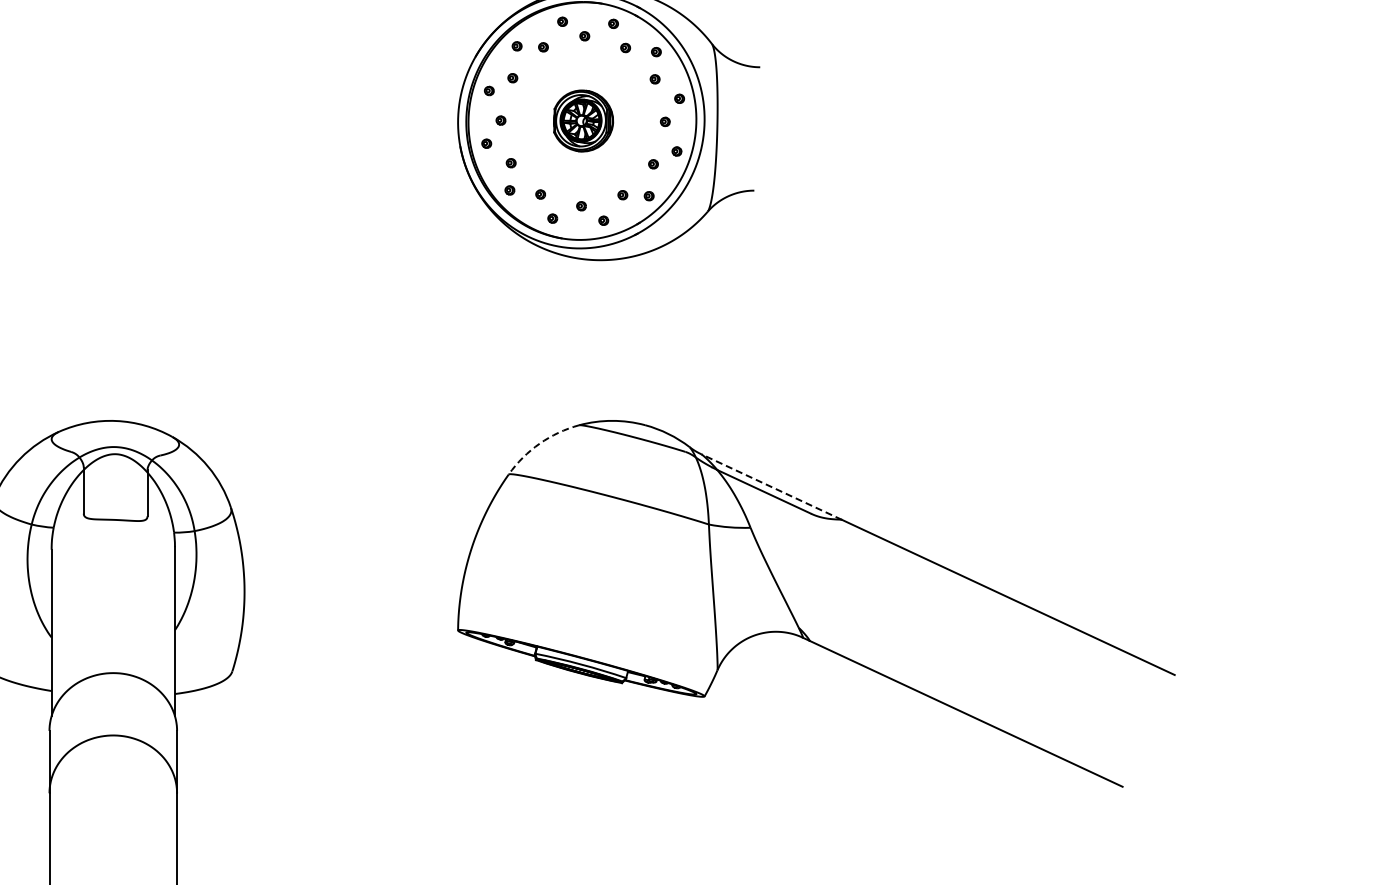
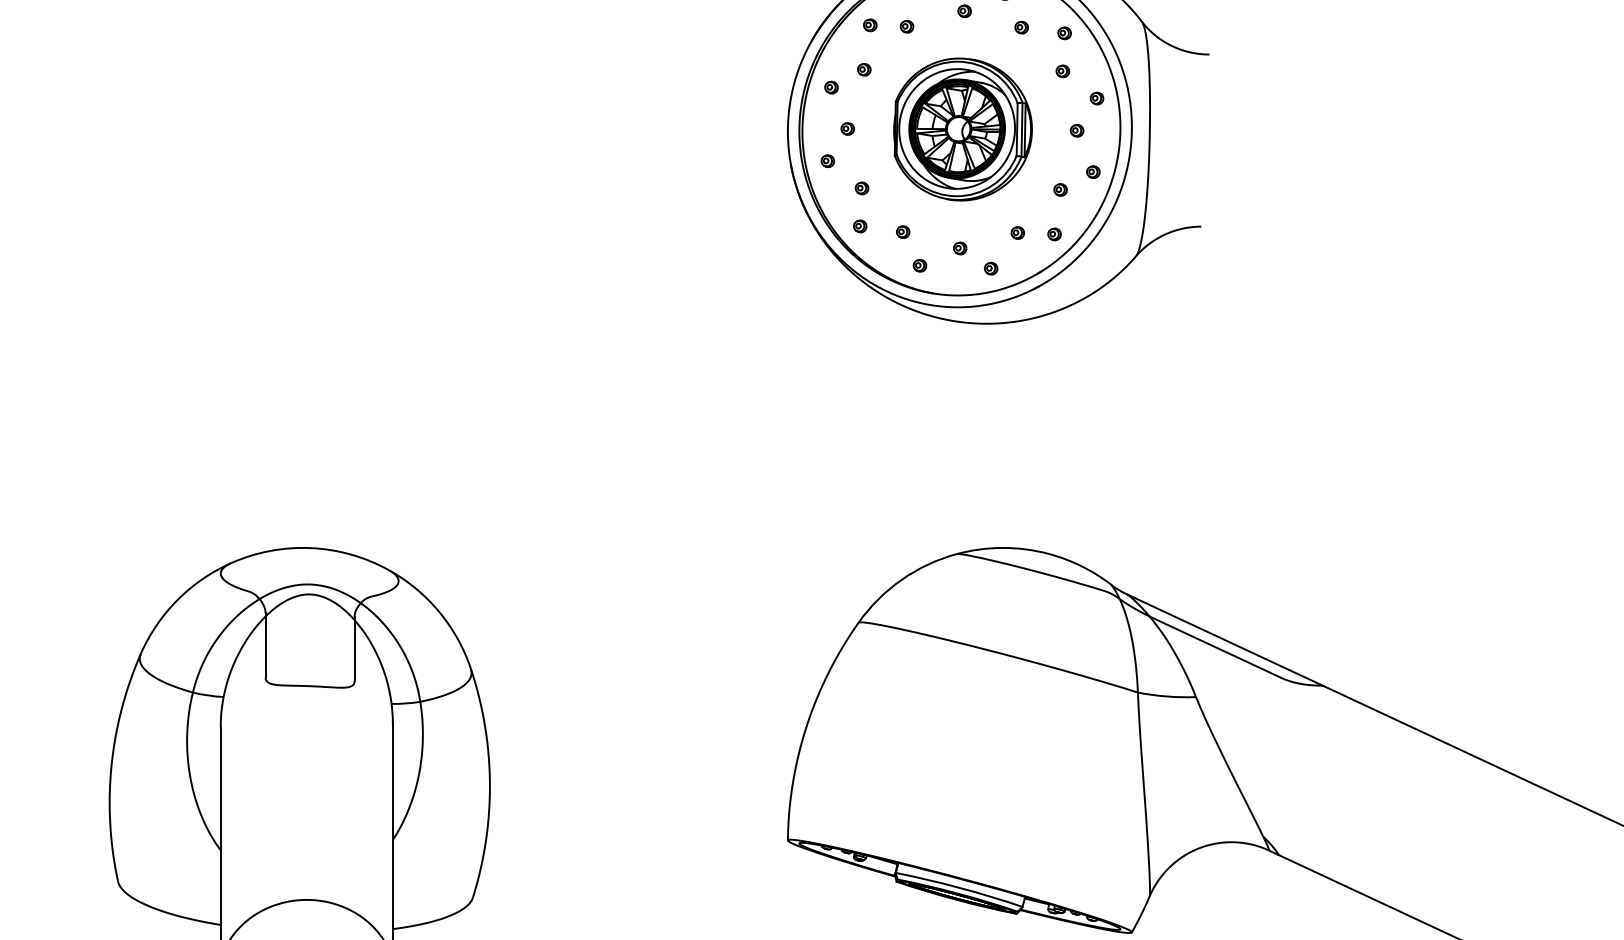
part: (583, 120) -> (962, 128), size x1.67
arc: (539, 443) -> (901, 579), dashed -> solid
line: (771, 487) -> (1225, 640), dashed -> solid

